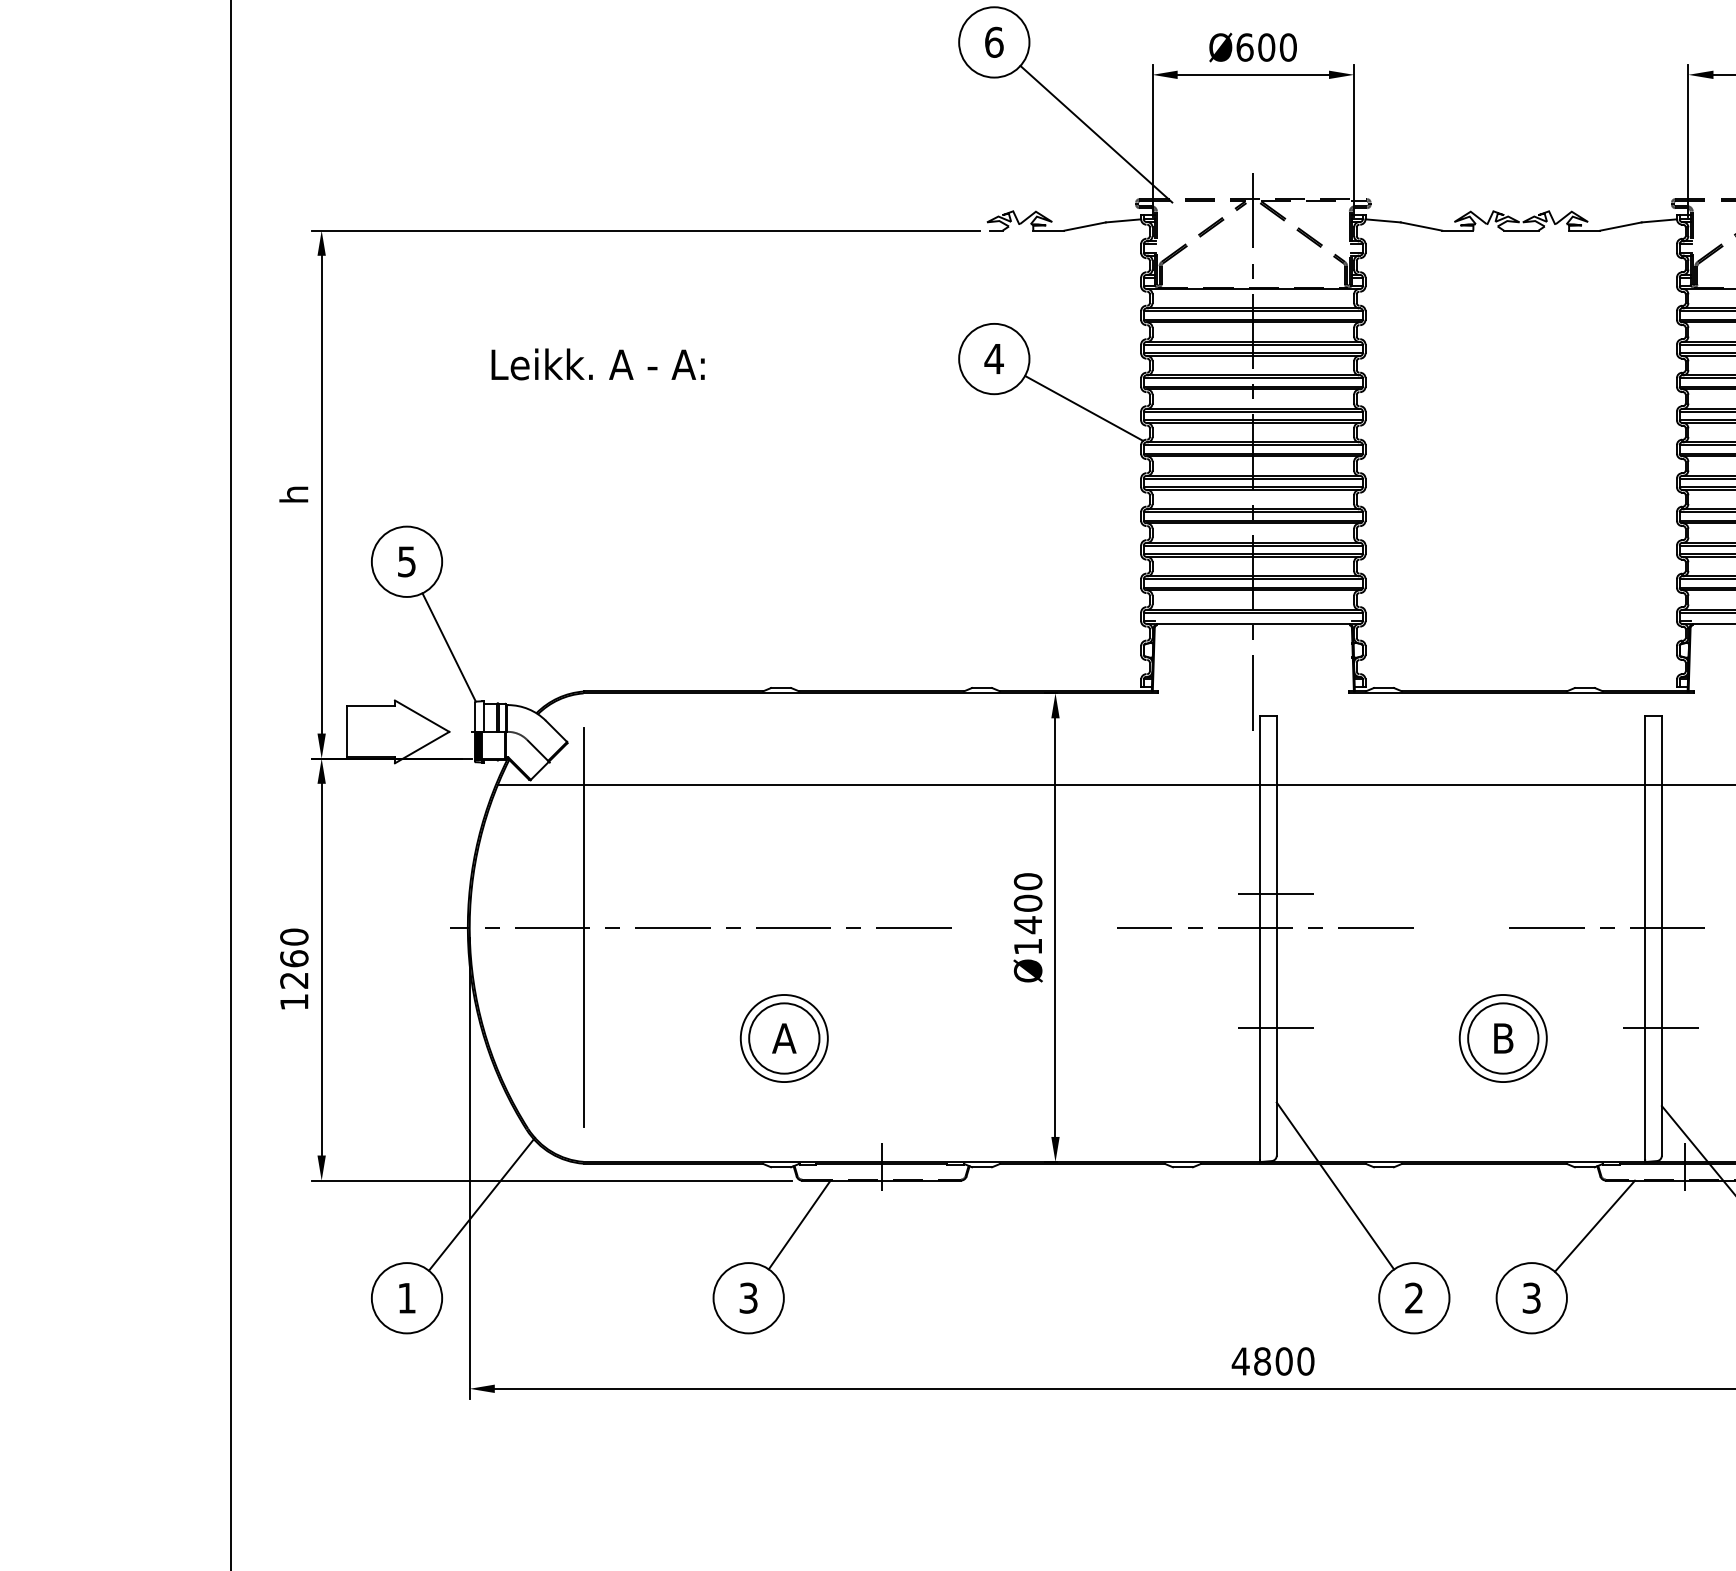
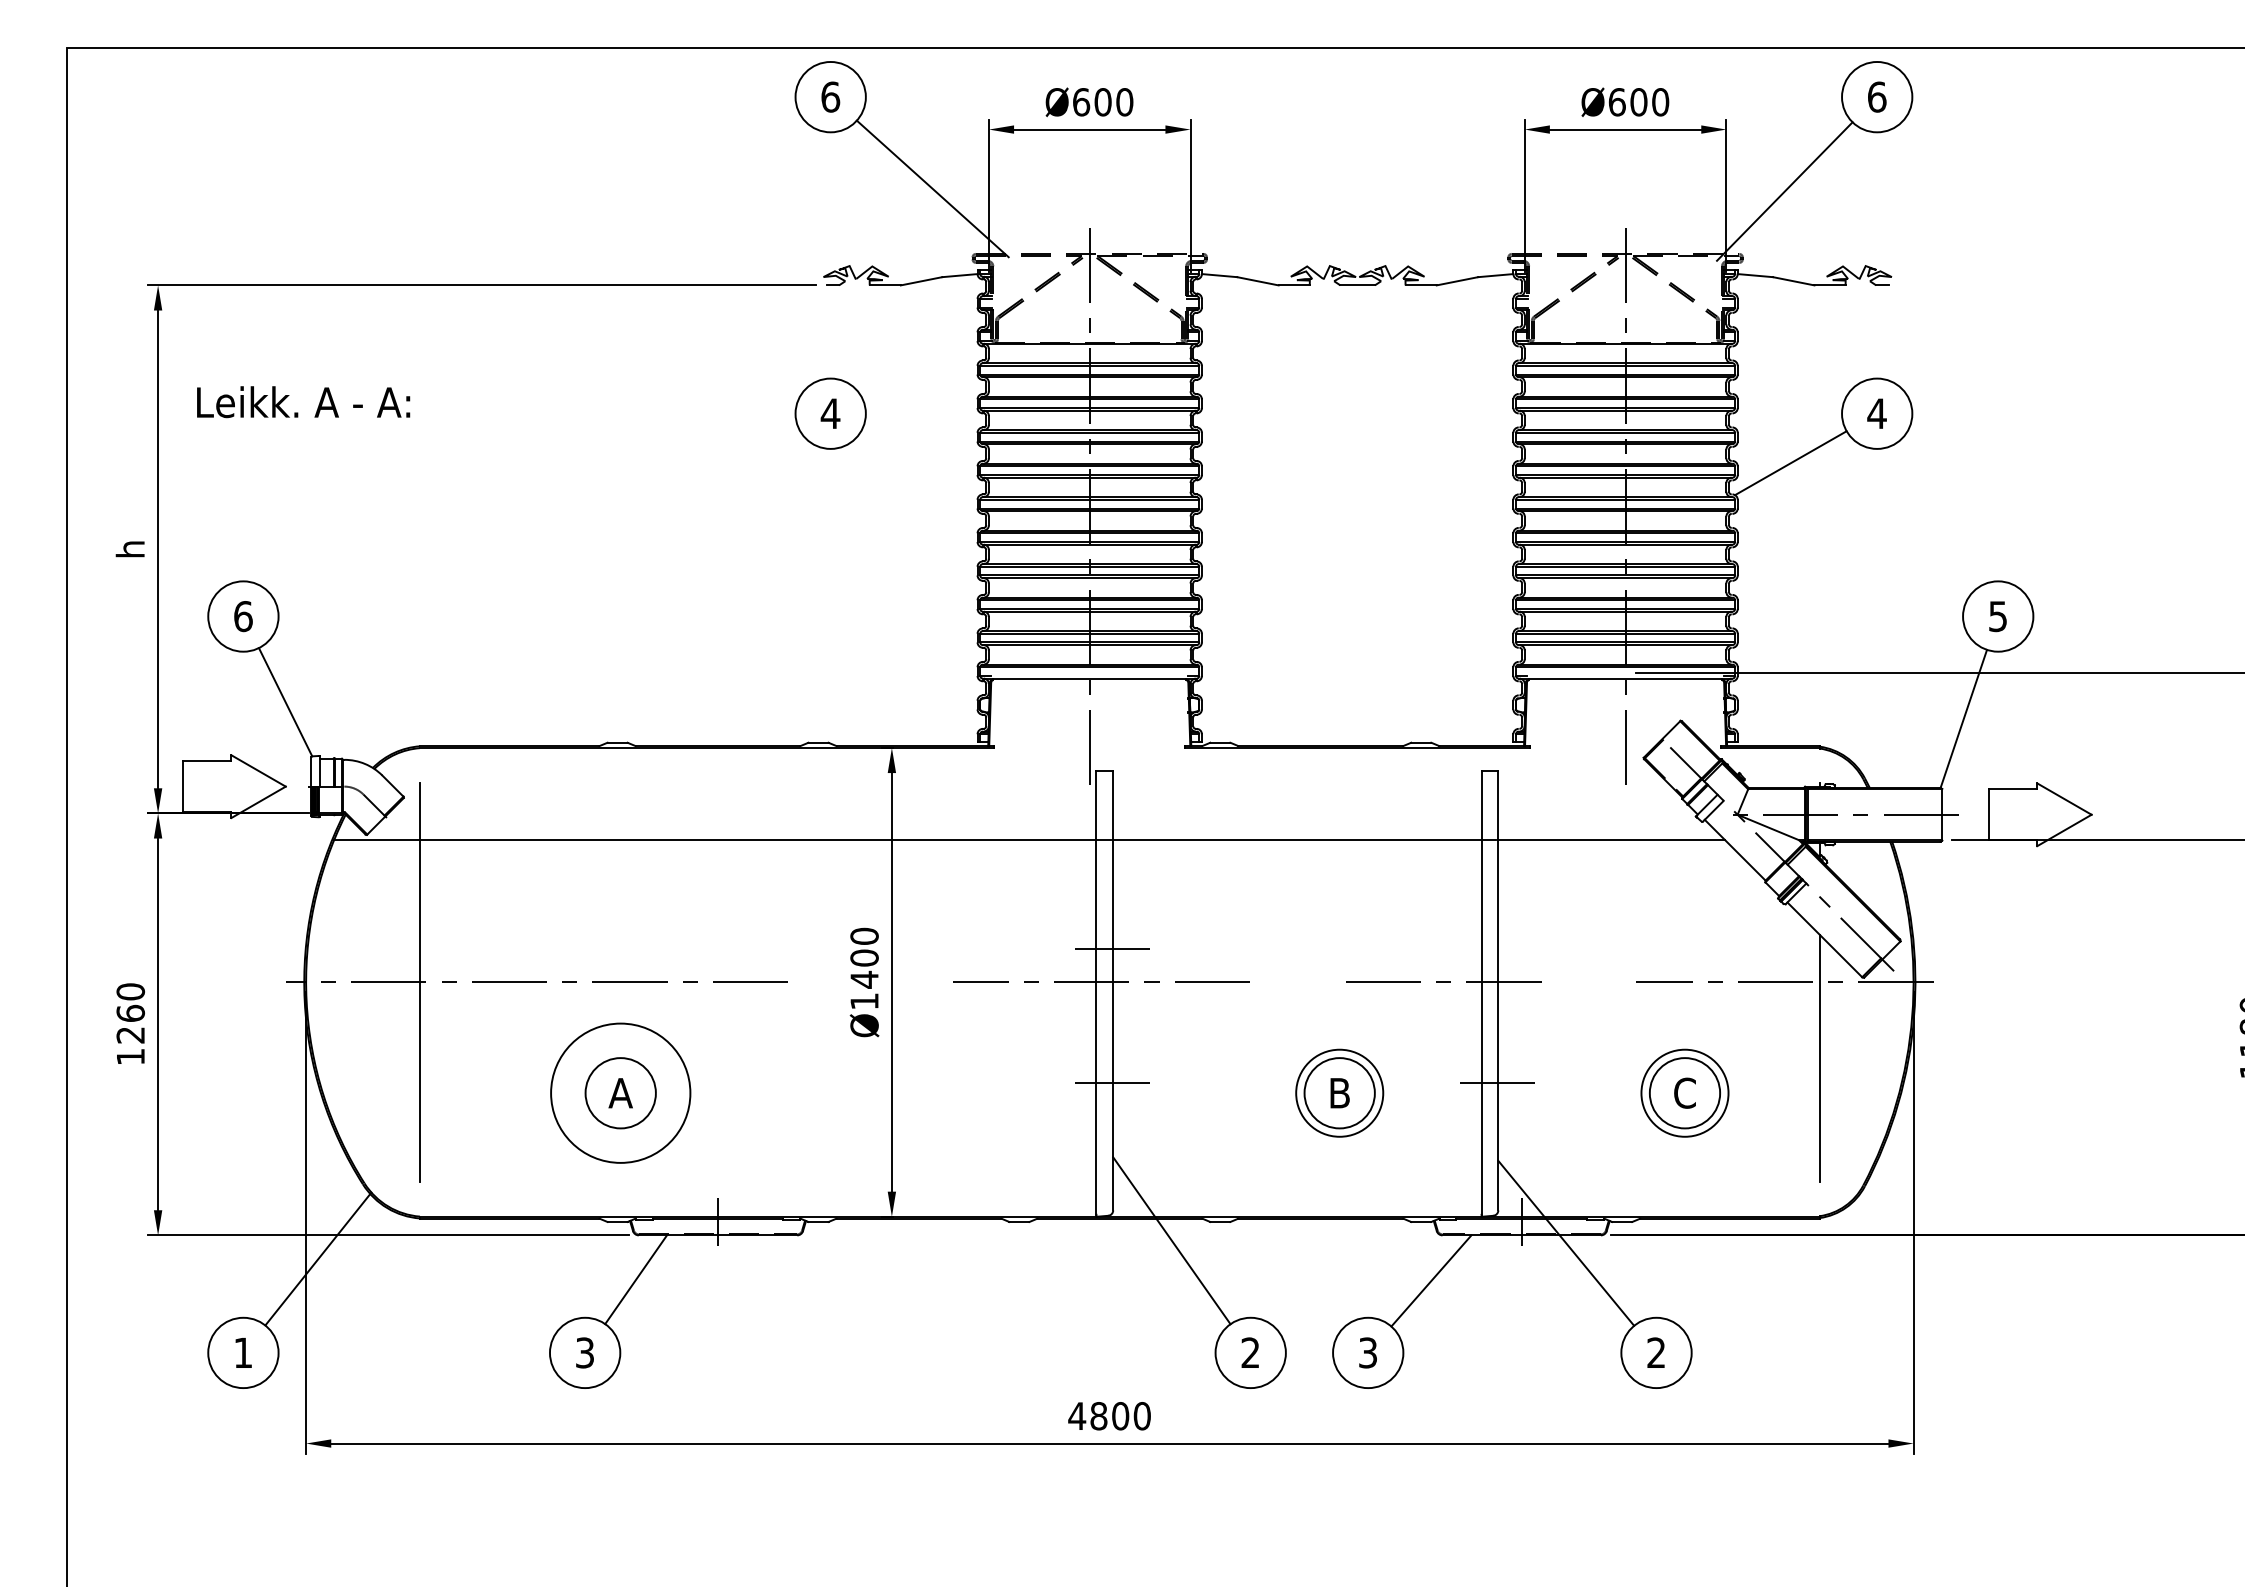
text: (598, 364) -> (303, 402), moved
line: (1084, 407) -> (920, 462), removed
text: (407, 561) -> (243, 616), 5 -> 6
circle: (784, 1037) -> (620, 1092), size x1.6

